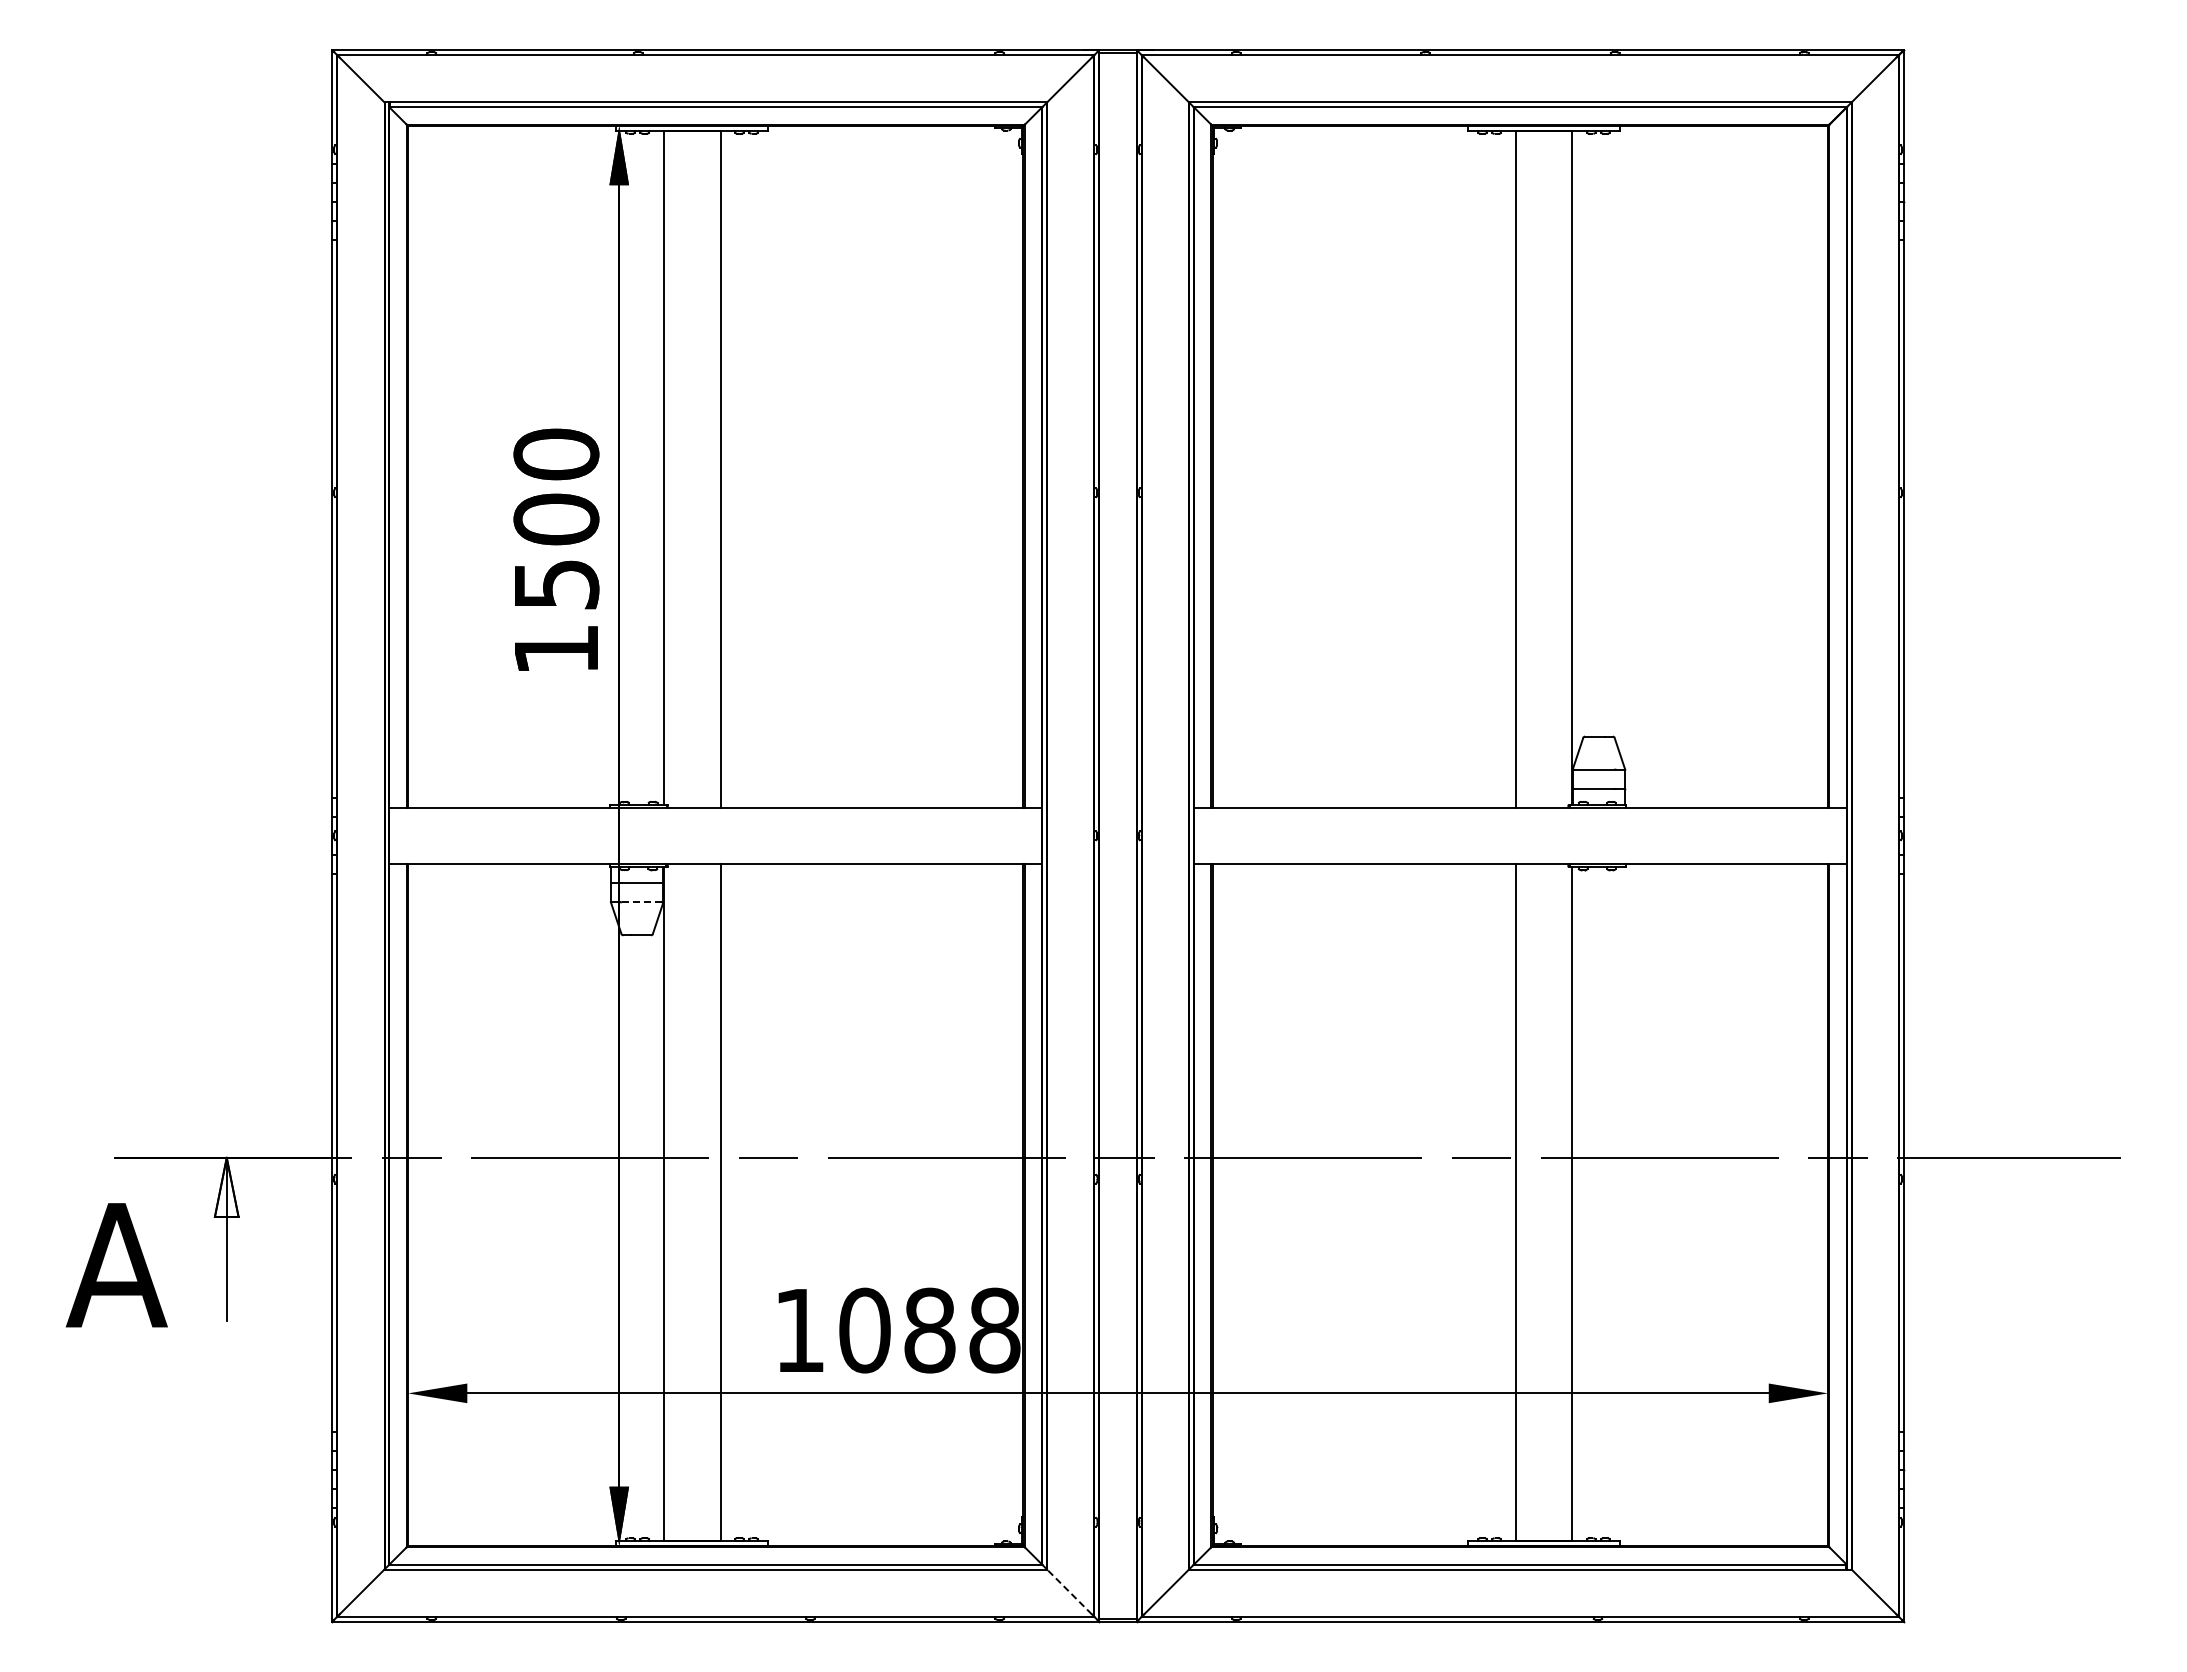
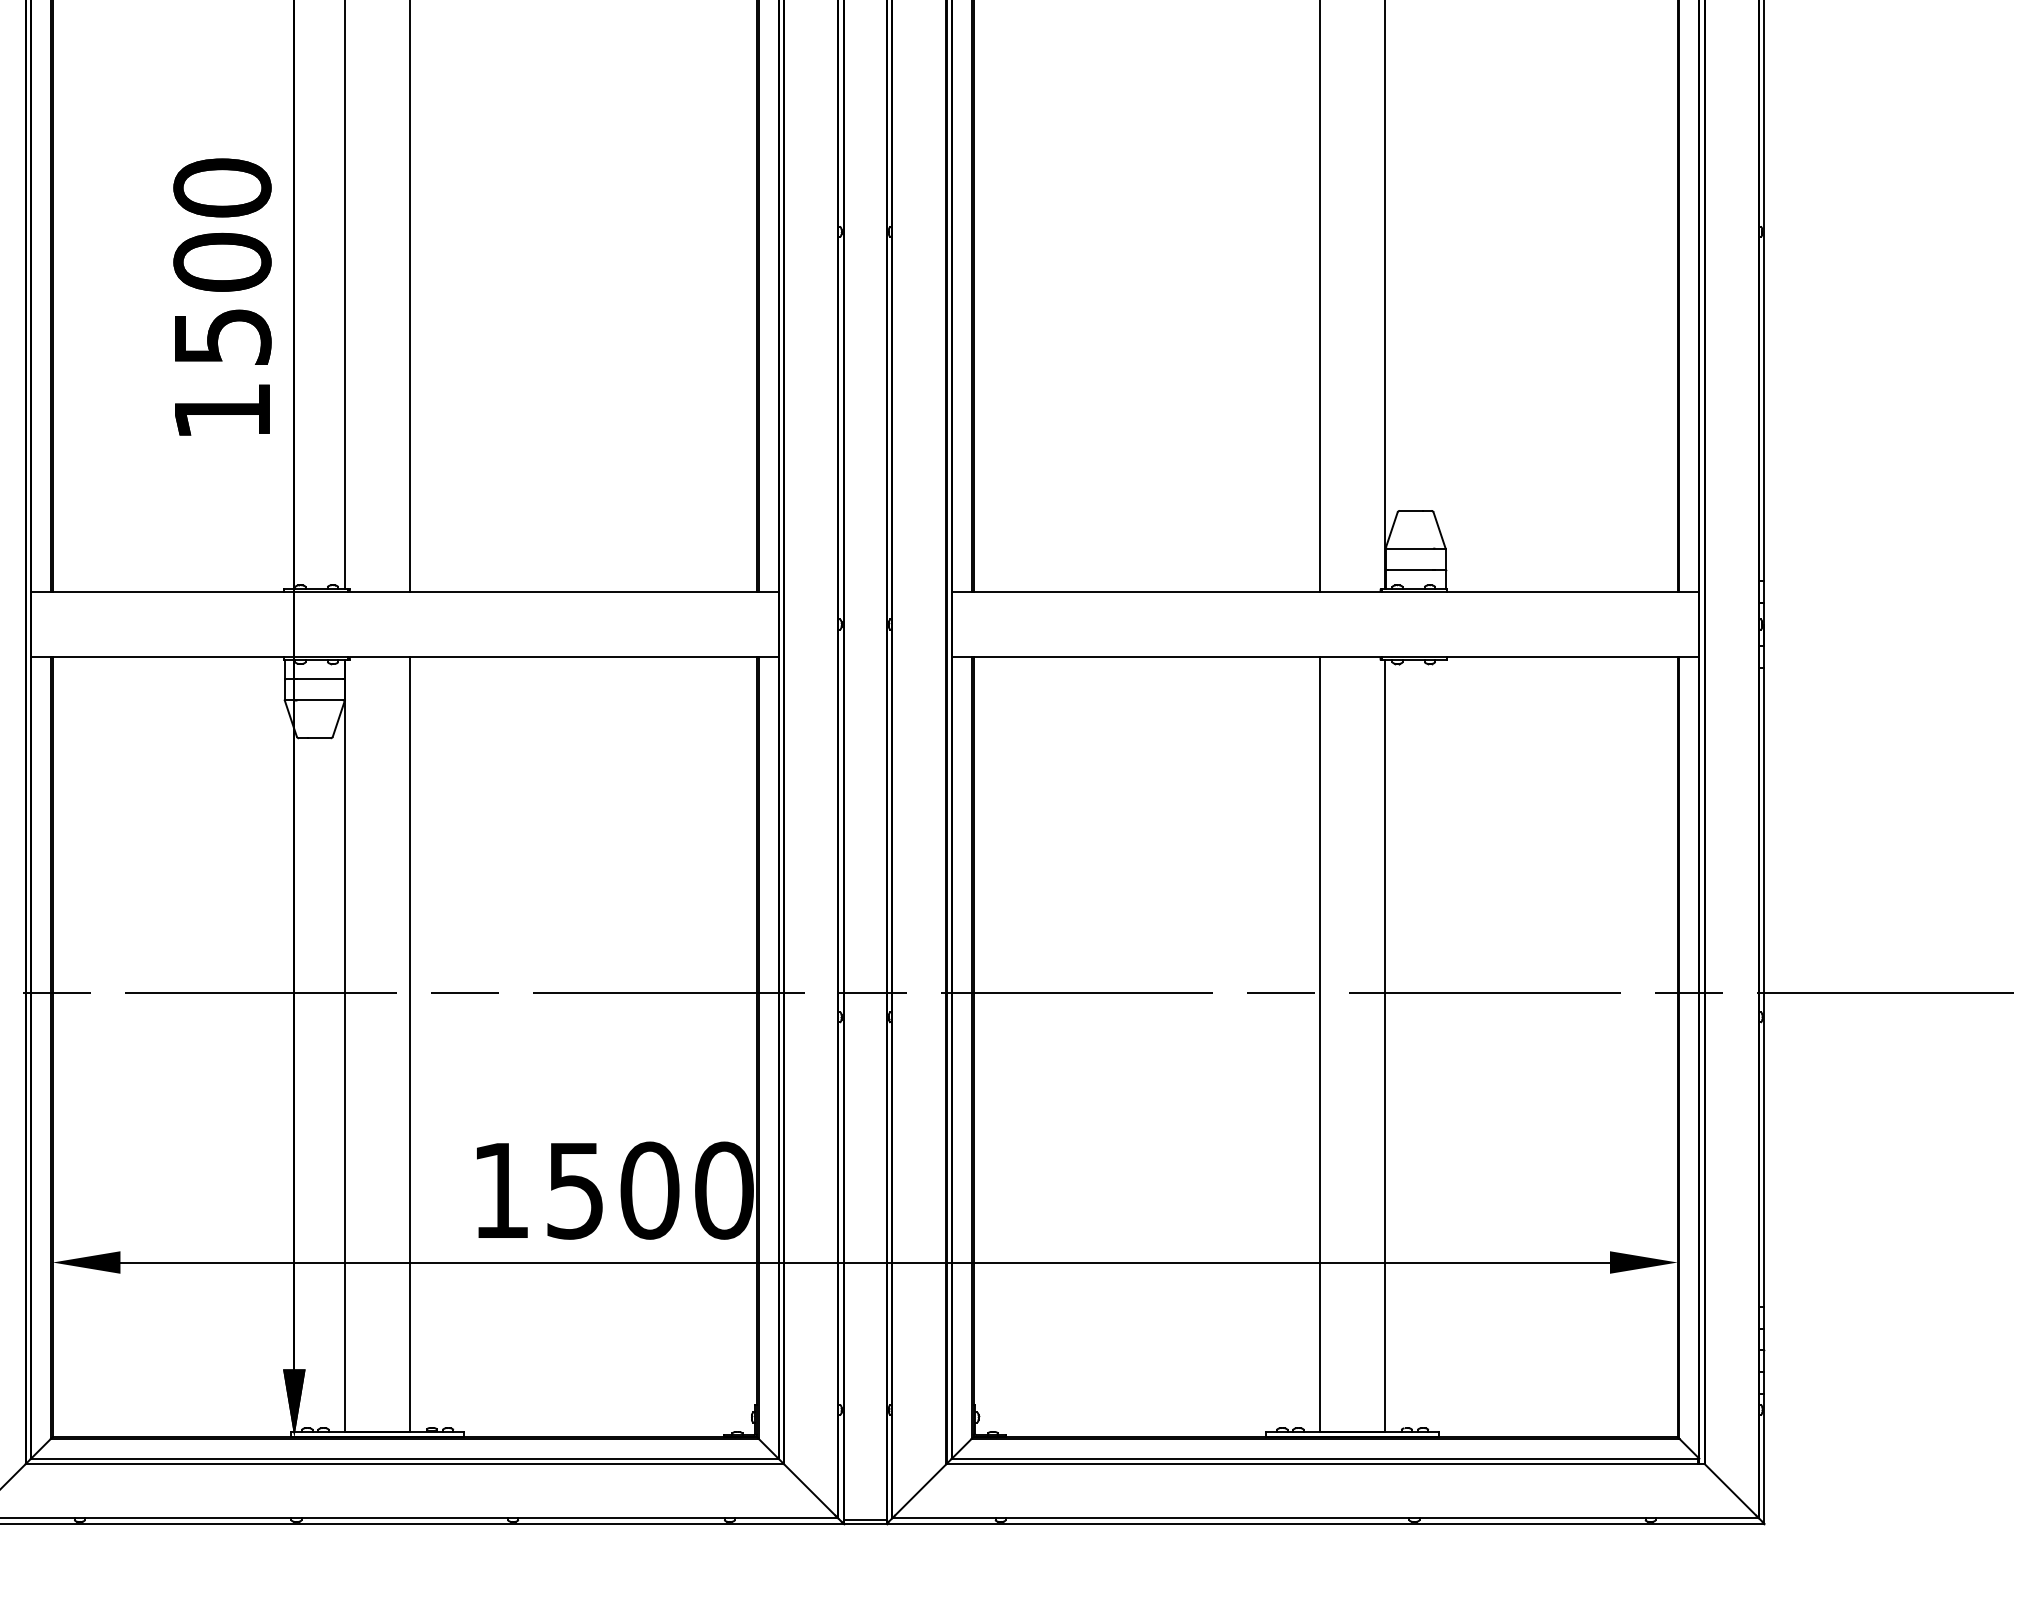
line: (641, 902) -> (319, 700), dashed -> solid
text: (929, 1330) -> (649, 1190), 1088 -> 1500
line: (1069, 1592) -> (809, 1490), dashed -> solid

